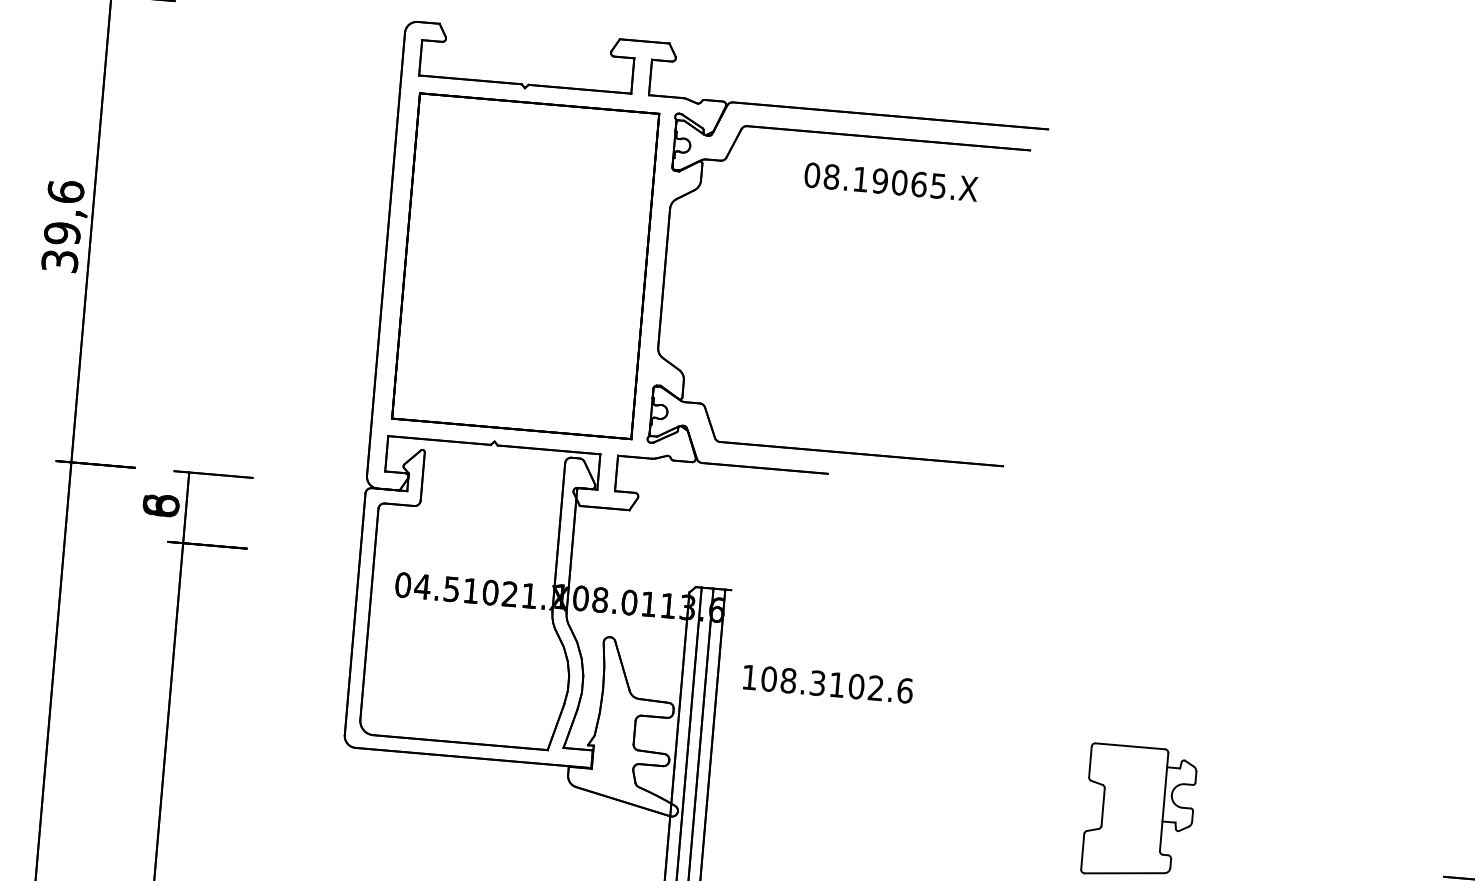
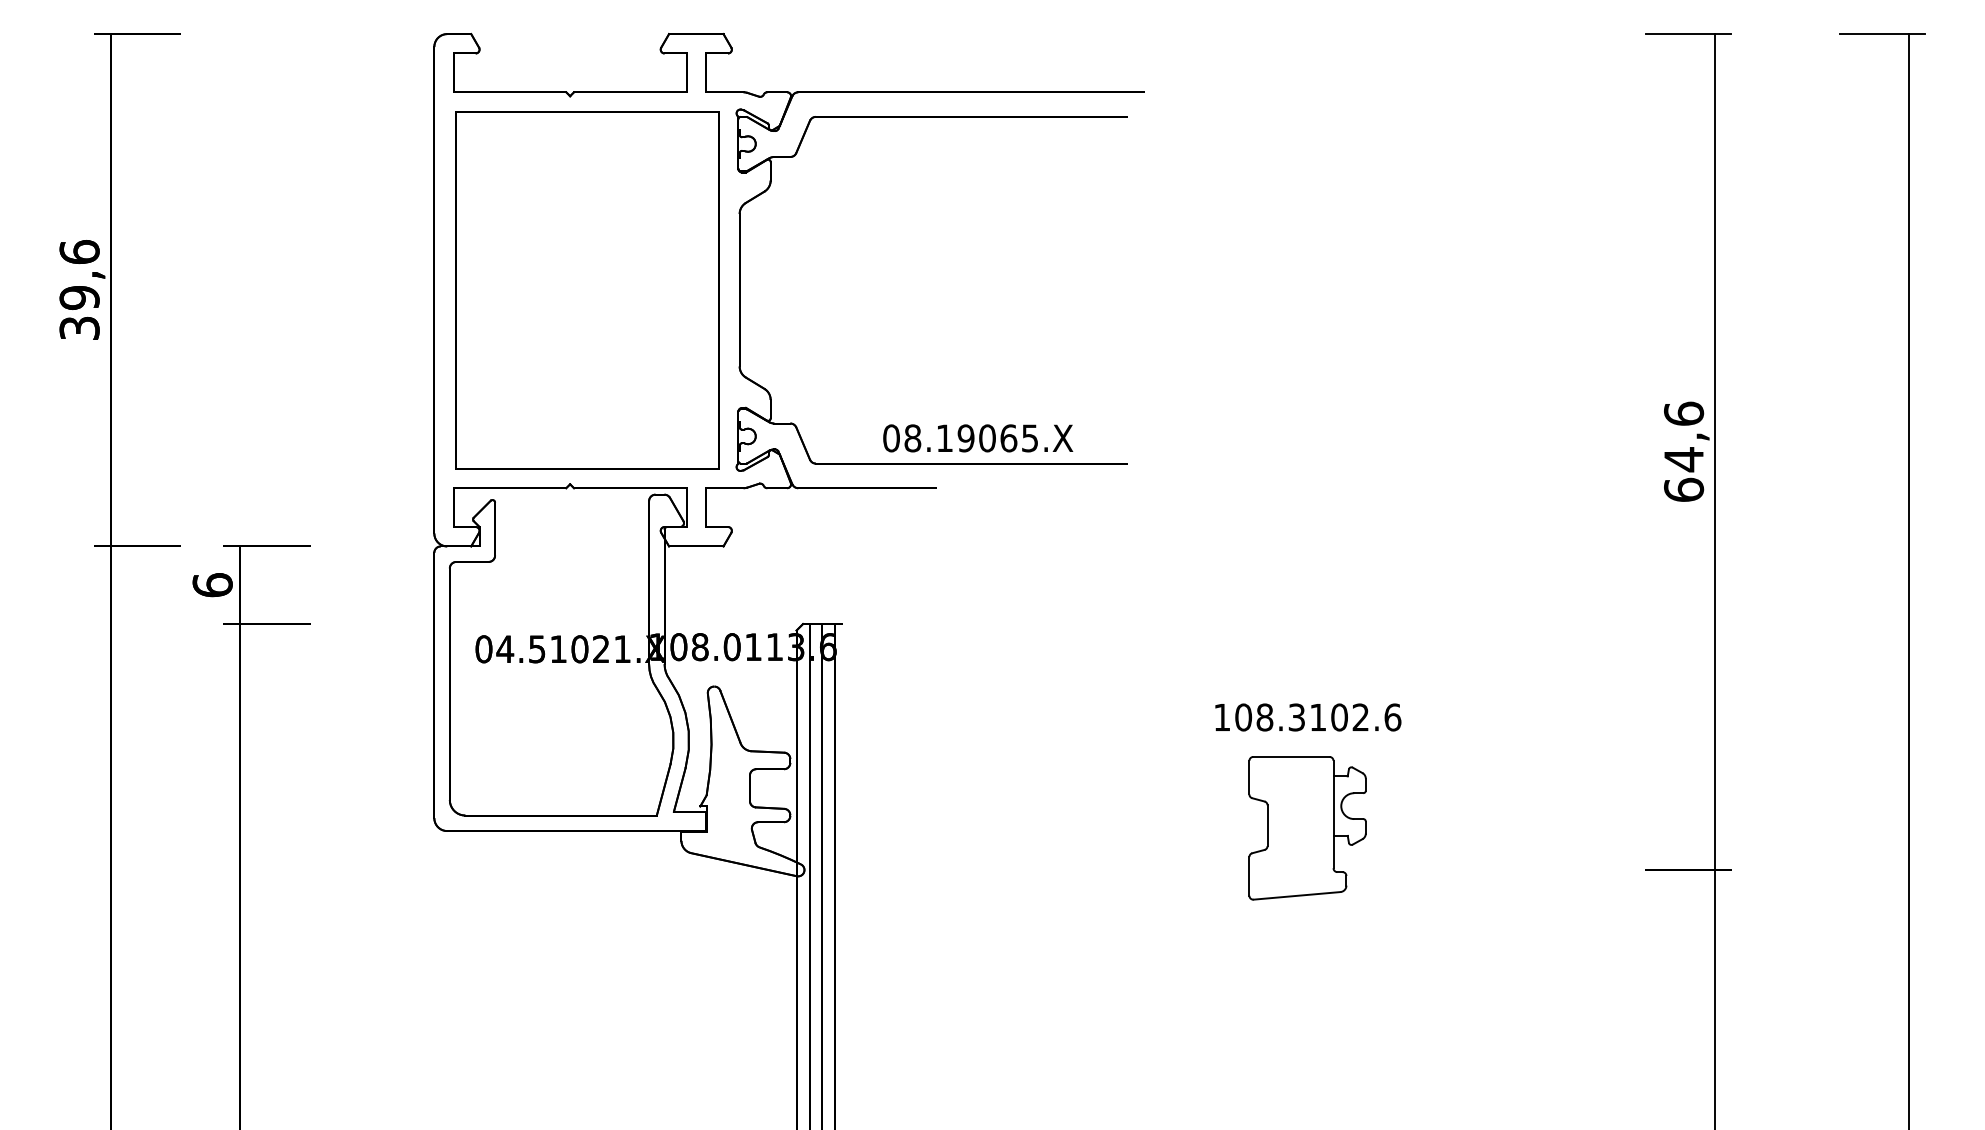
text: (891, 182) -> (978, 438), moved
text: (160, 505) -> (212, 585), 8 -> 6
text: (828, 684) -> (1308, 717), moved

